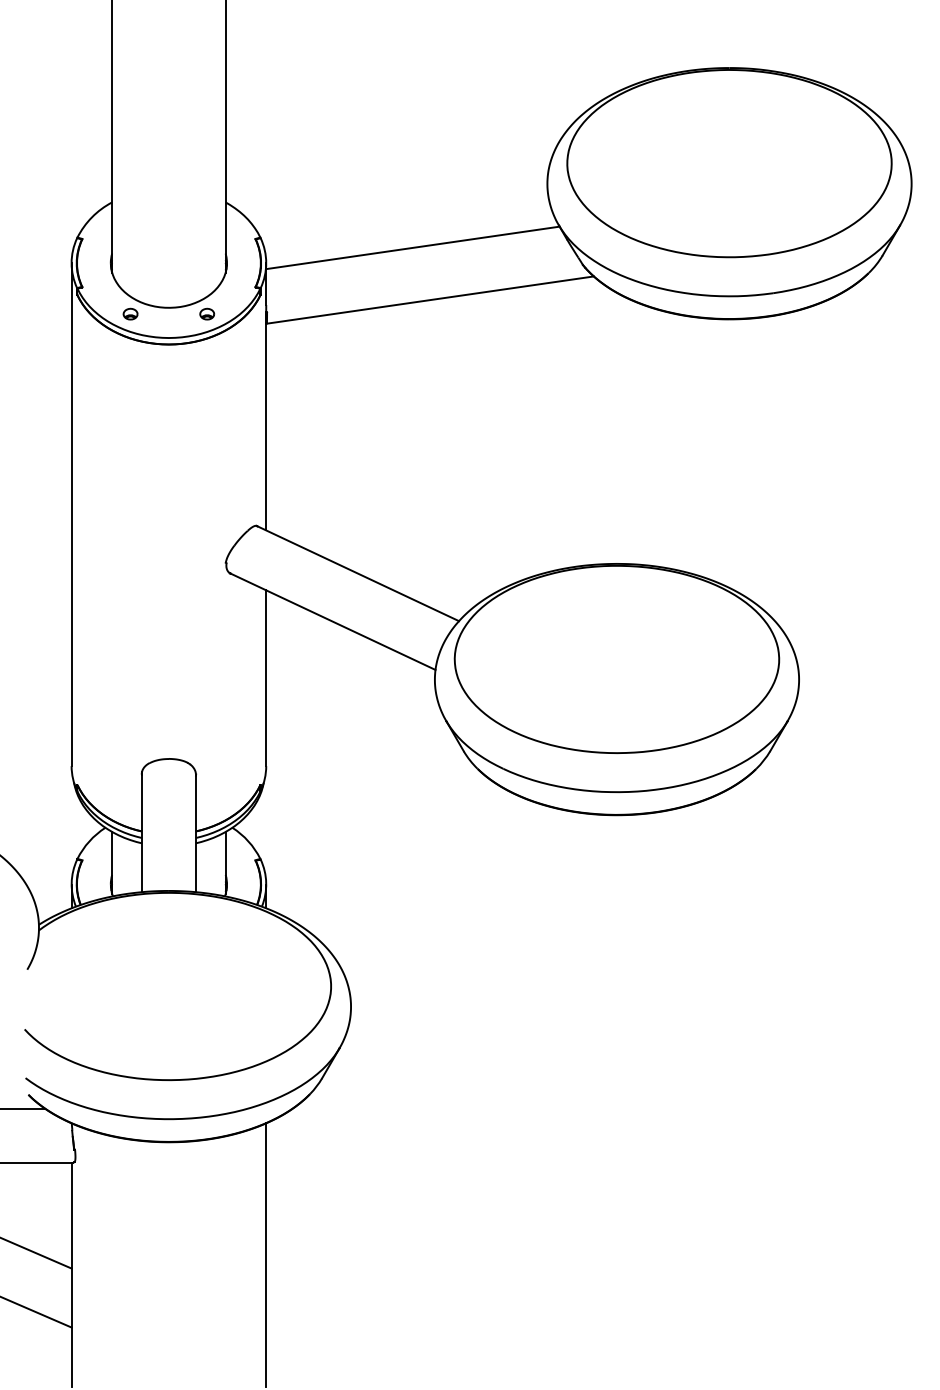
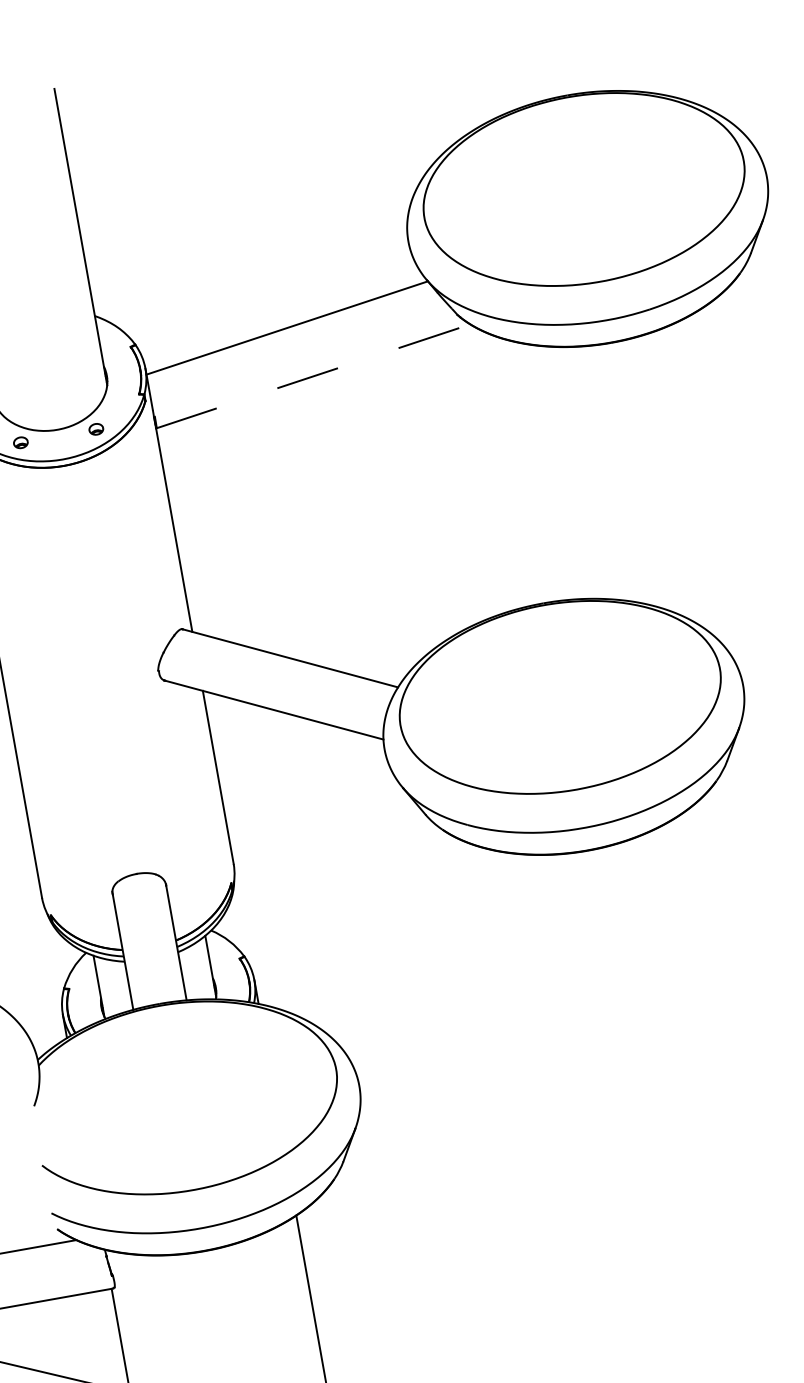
line: (430, 300) -> (313, 376), solid -> dashed

